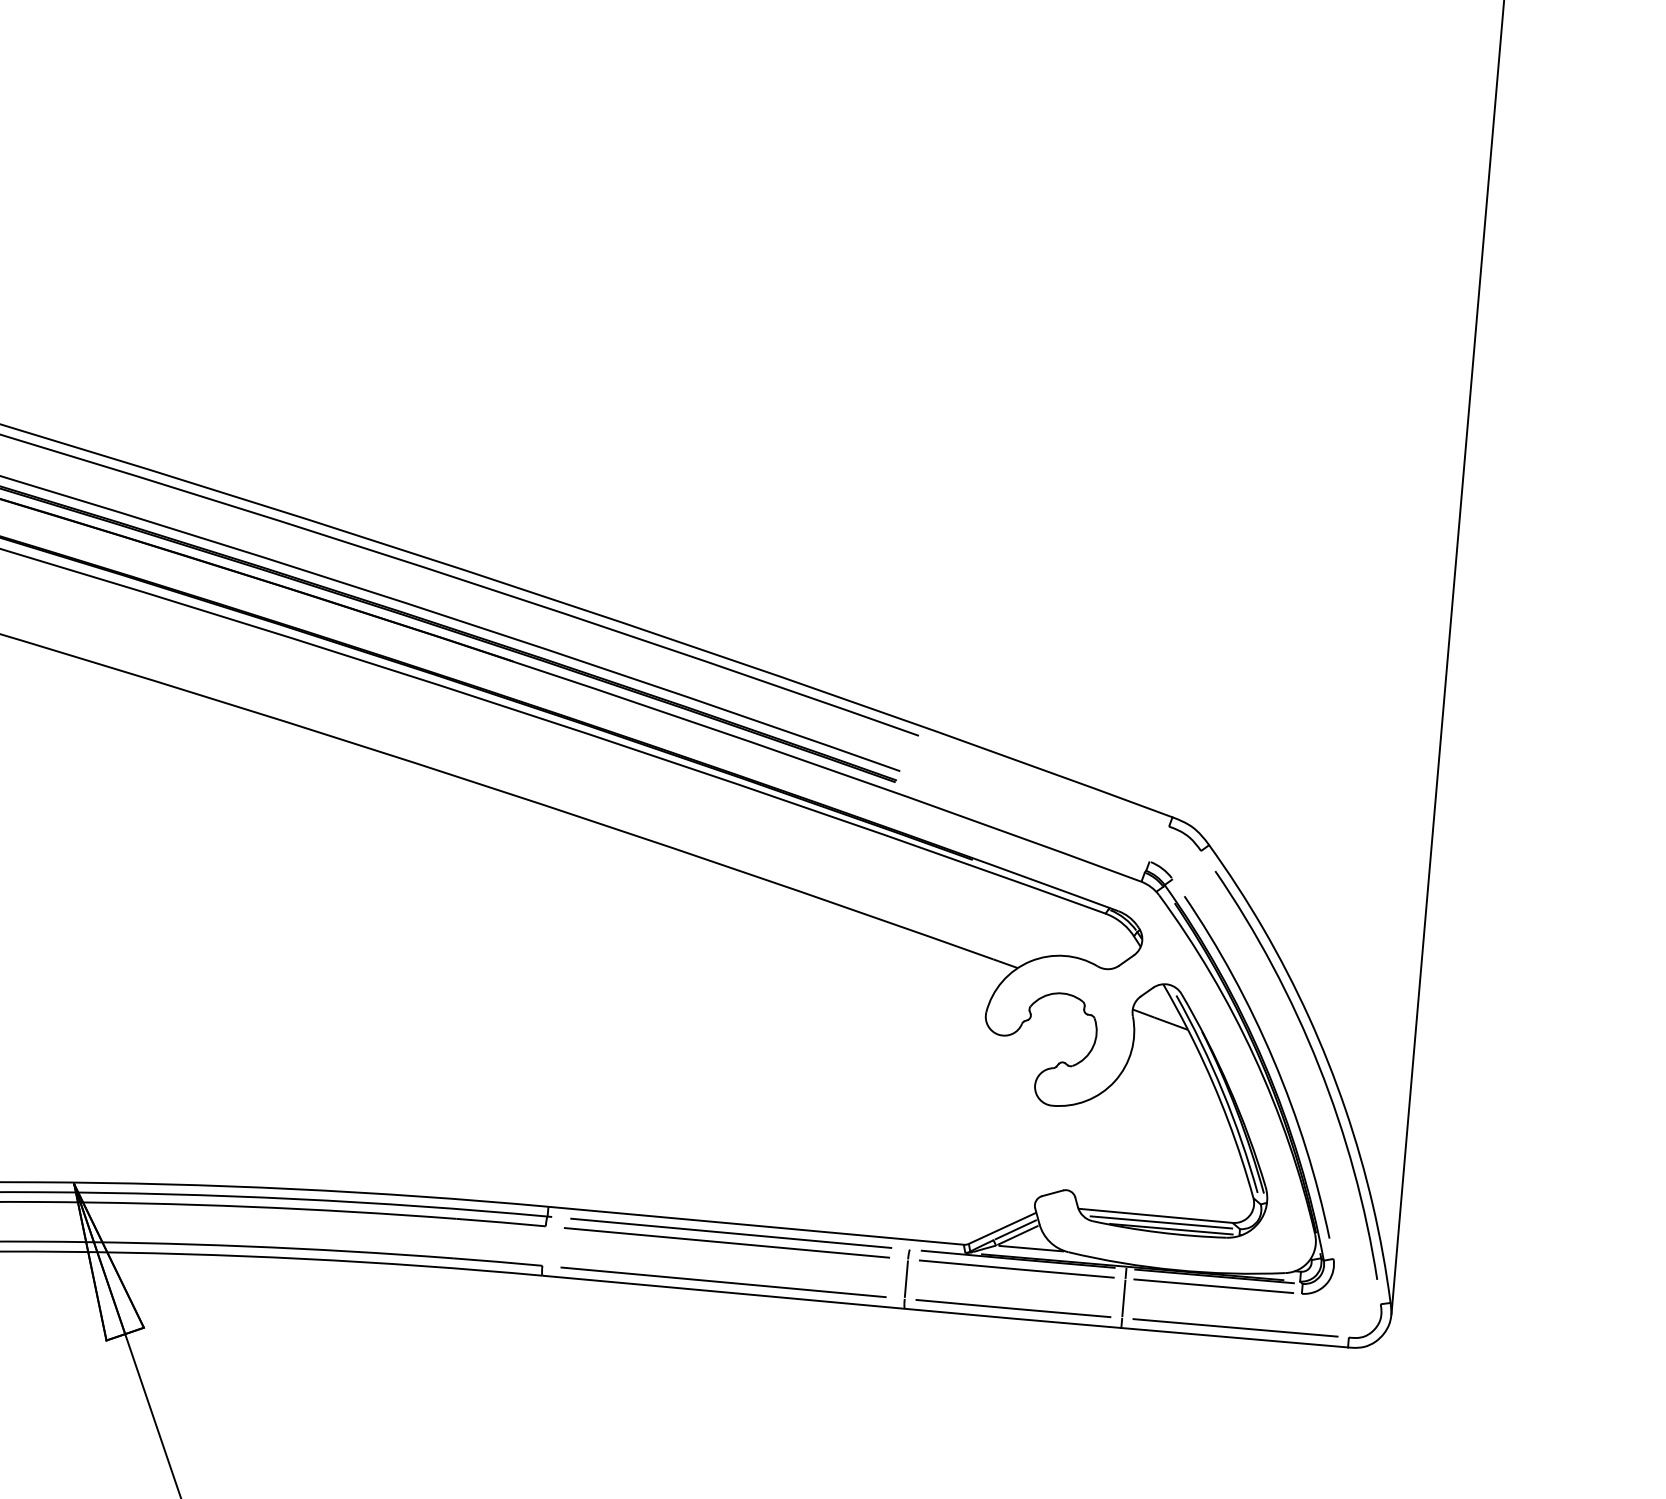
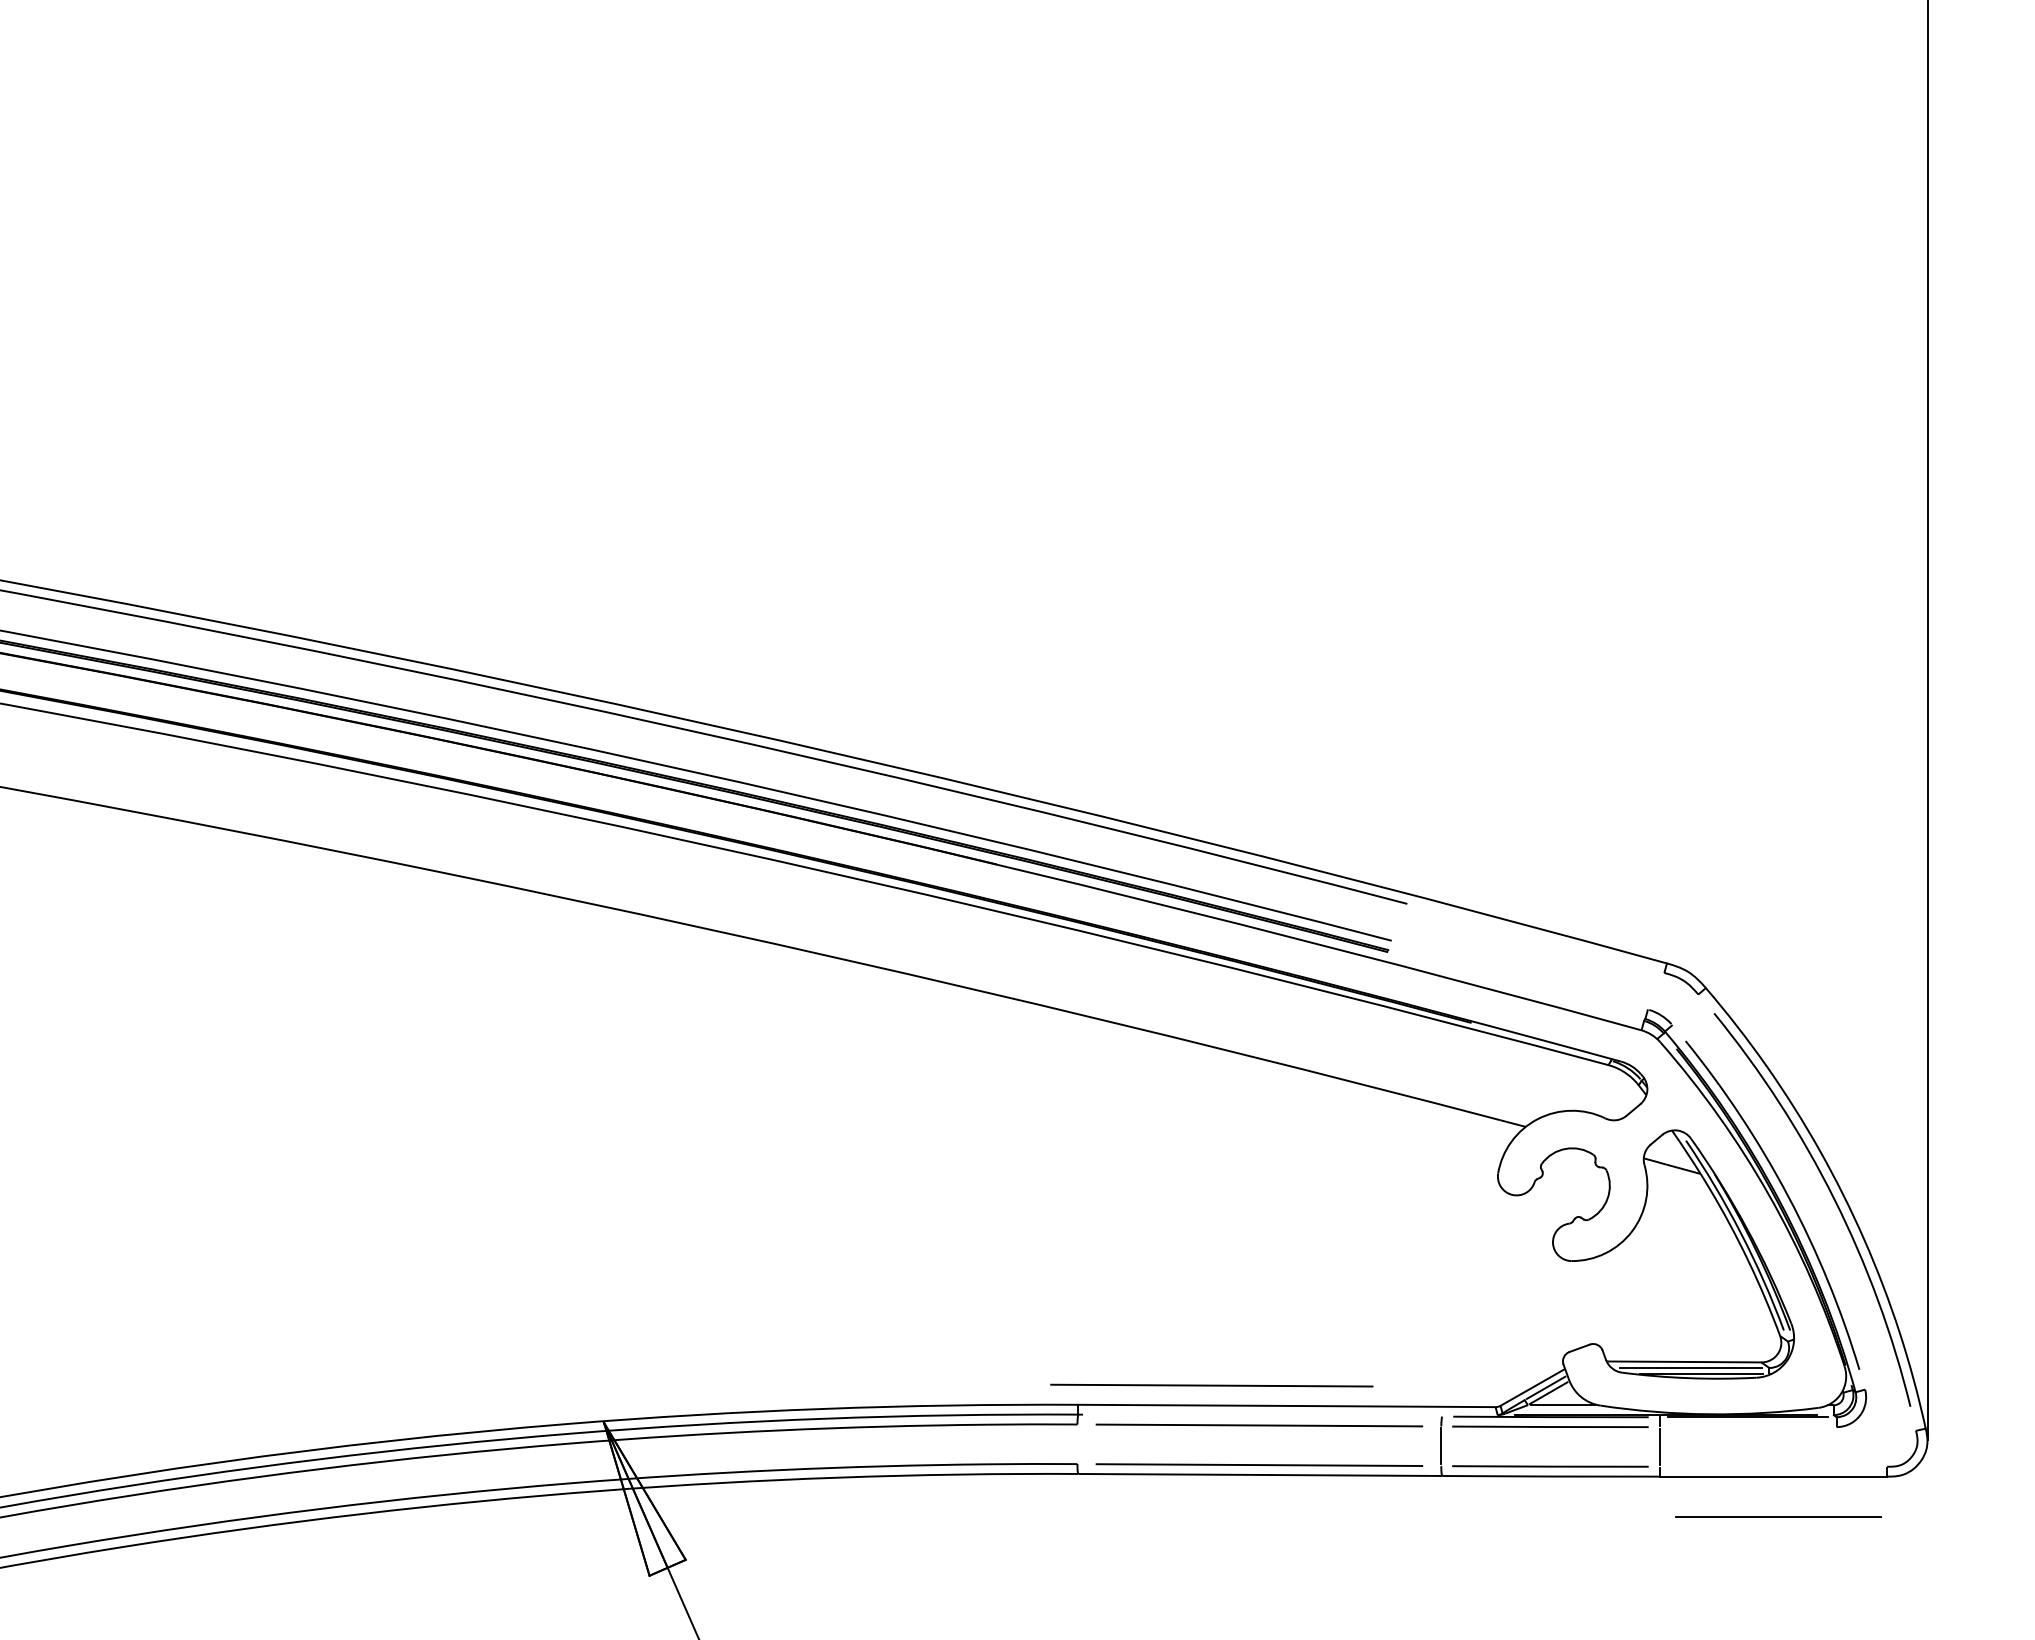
line: (730, 1233) -> (1211, 1385), moved
line: (1213, 1286) -> (1747, 1427), removed
line: (1235, 1327) -> (1778, 1516), moved

